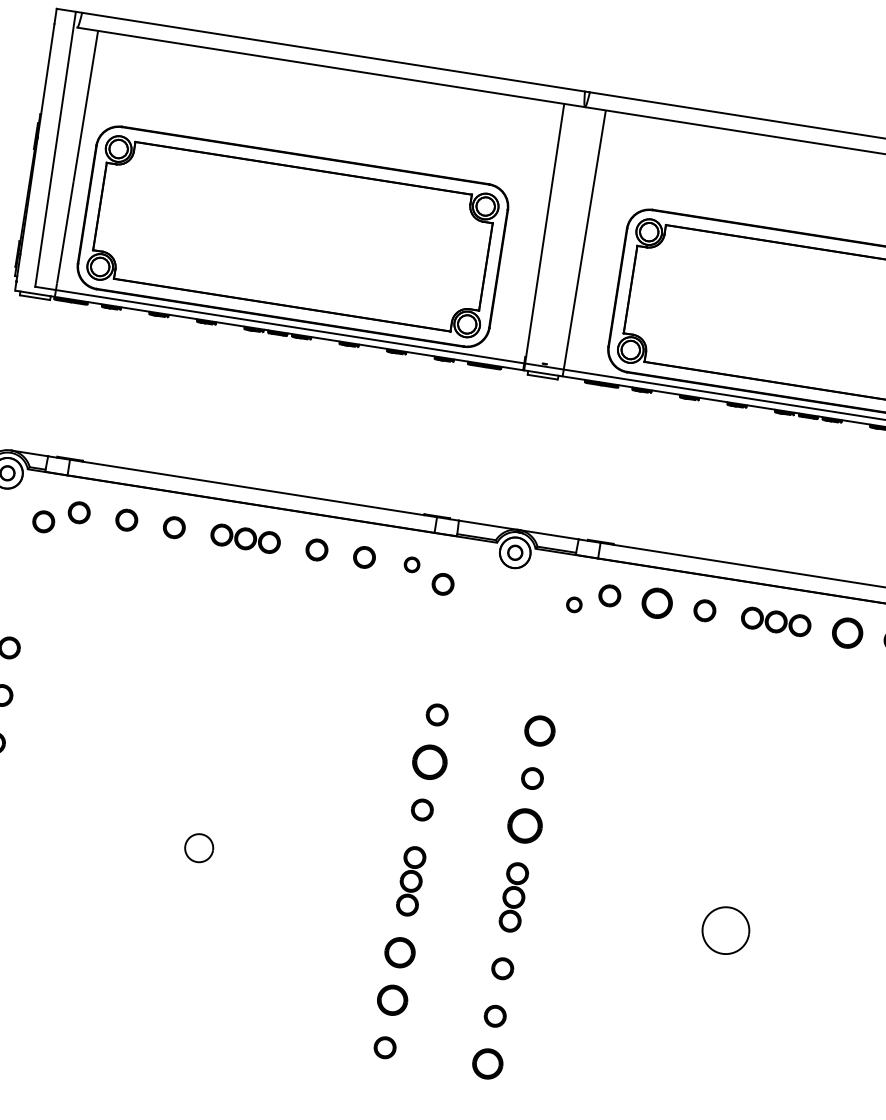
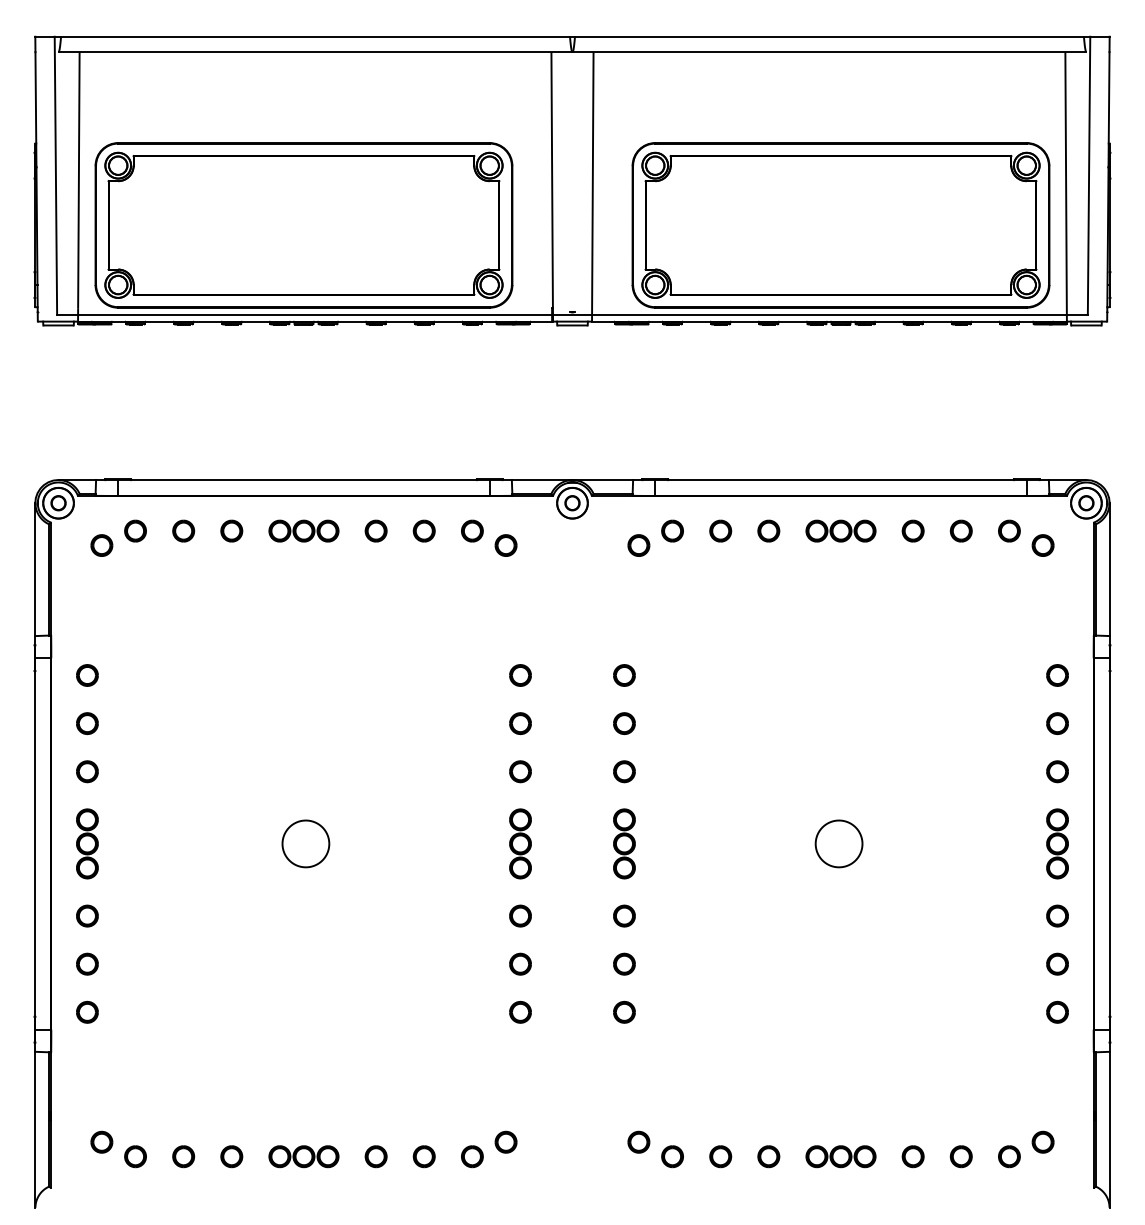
part: (412, 564) -> (472, 530), size x1.43
part: (657, 602) -> (720, 530), size x0.71
part: (573, 604) -> (638, 545), size x1.43
part: (846, 632) -> (912, 530), size x0.71
part: (539, 731) -> (624, 675), size x0.71
part: (429, 762) -> (520, 723), size x0.62
part: (525, 825) -> (624, 771), size x0.62
part: (198, 847) -> (305, 843), size x1.67
part: (400, 952) -> (520, 915), size x0.71
part: (392, 999) -> (520, 963), size x0.71
part: (488, 1063) -> (624, 1011), size x0.71

